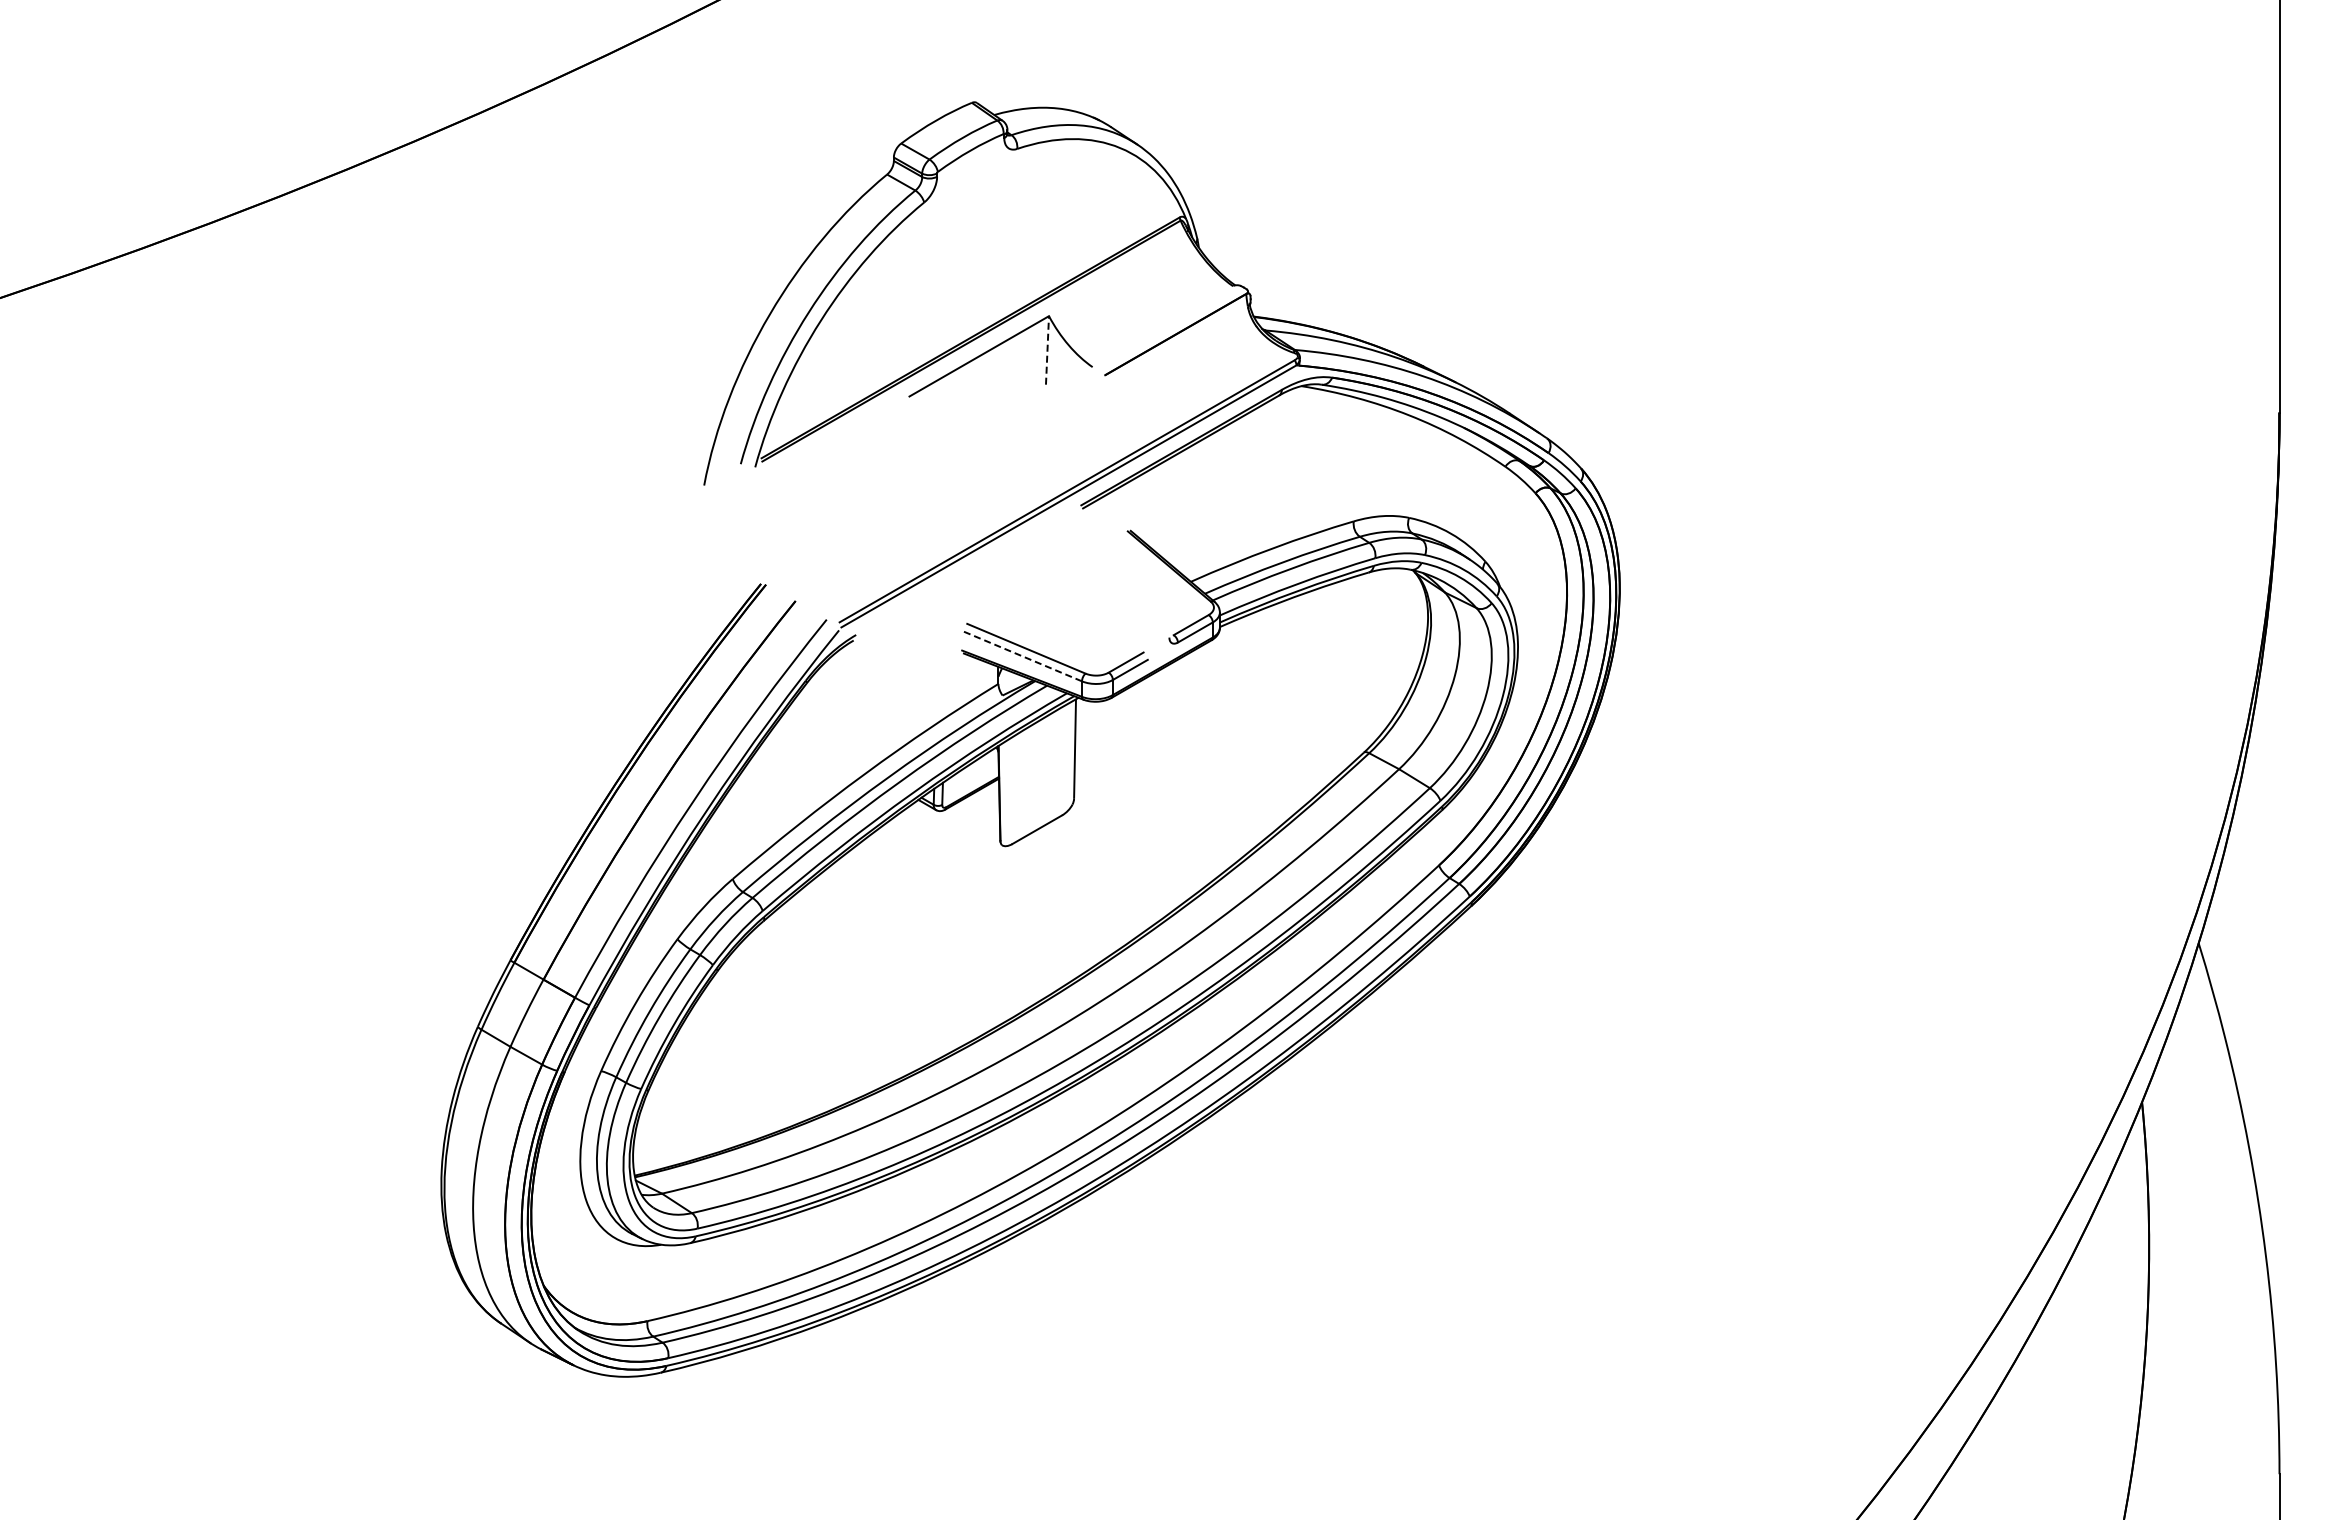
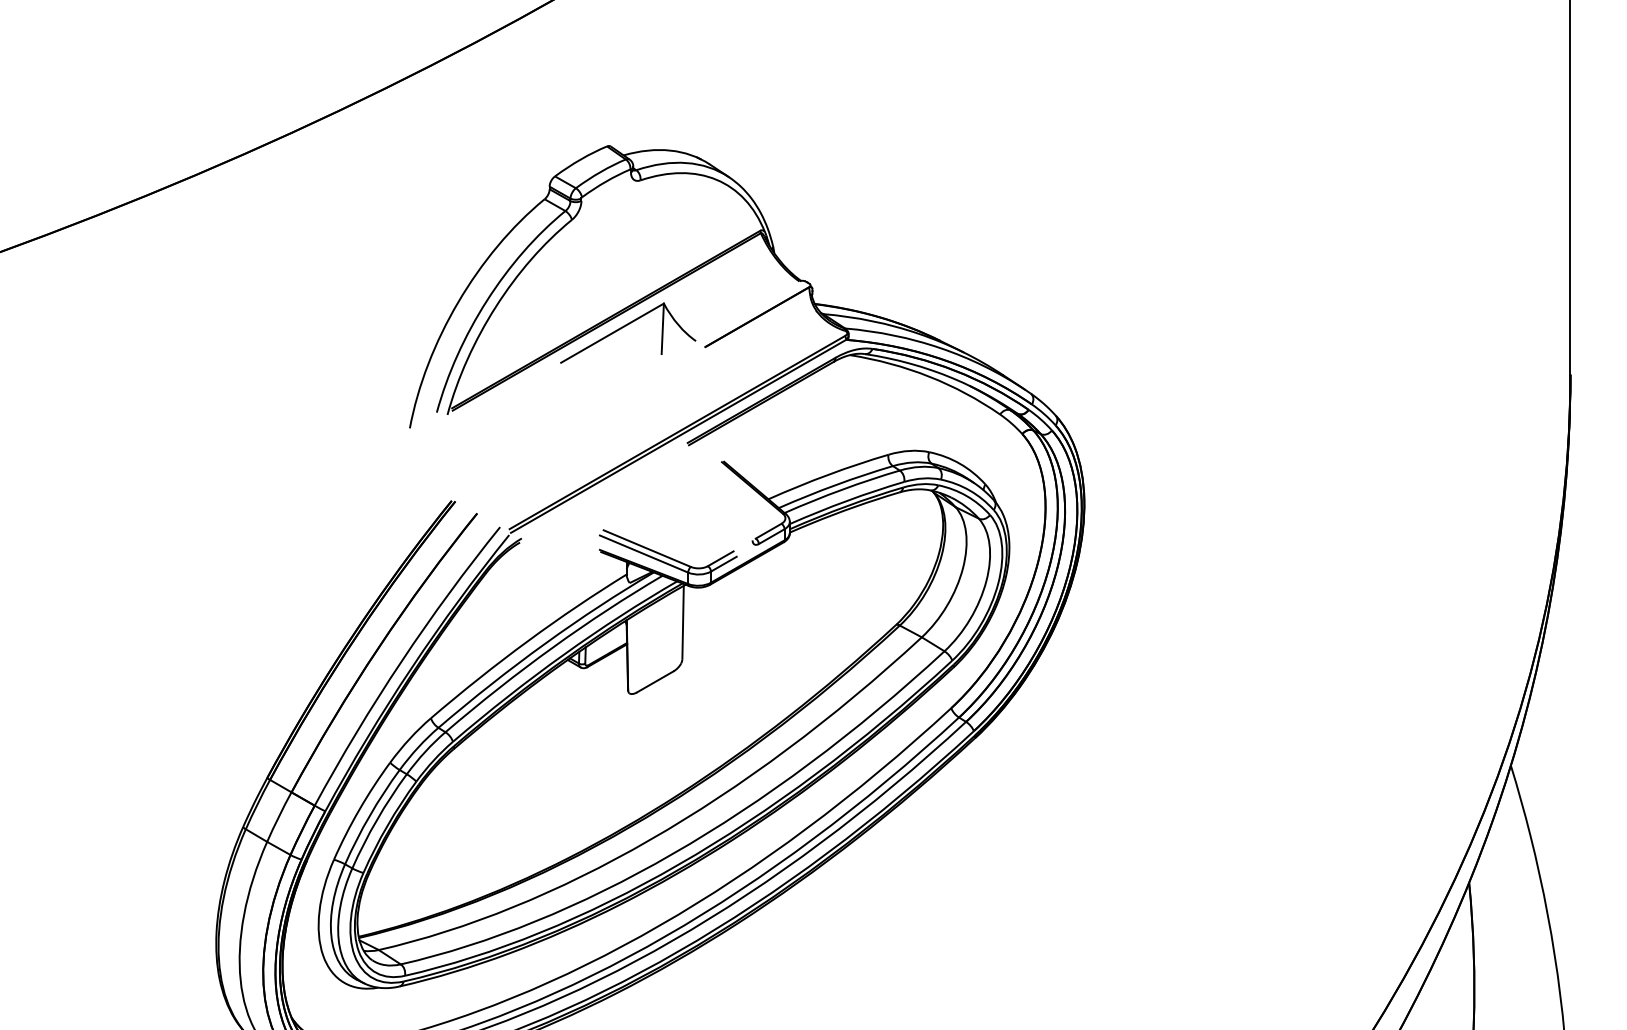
line: (1047, 349) -> (662, 328), dashed -> solid
line: (1022, 656) -> (644, 554), dashed -> solid

